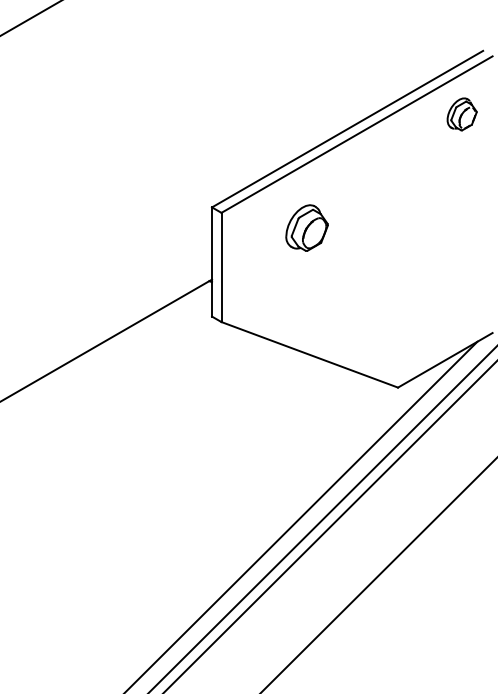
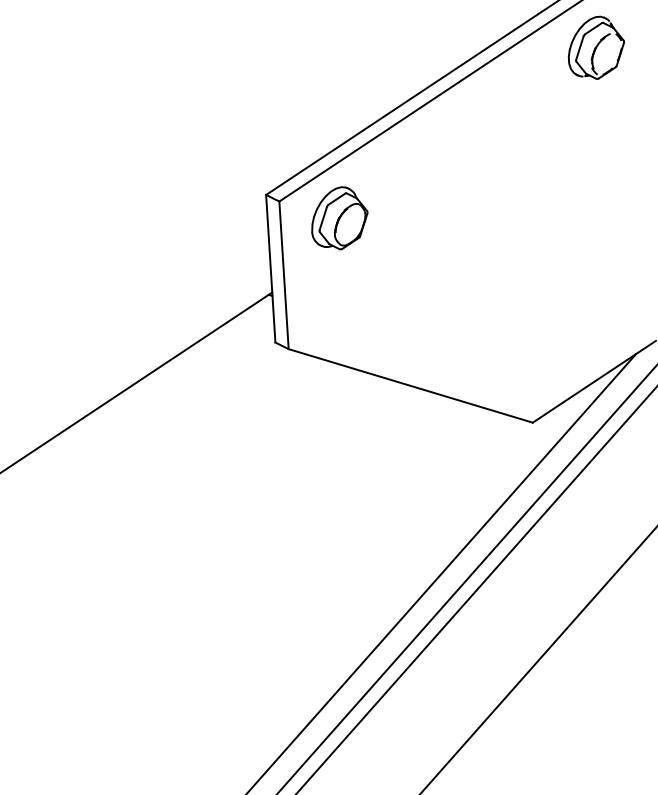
part: (461, 114) -> (595, 48), size x1.43
part: (306, 227) -> (338, 217), moved

